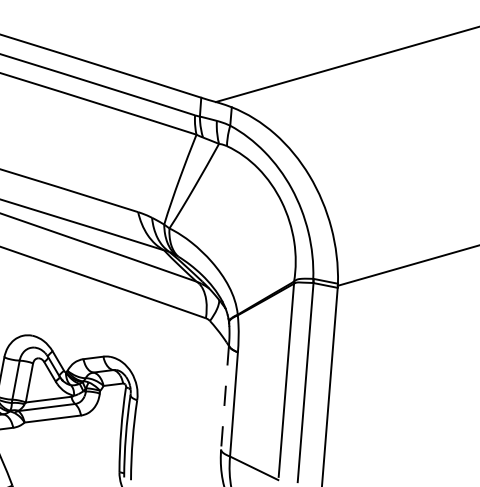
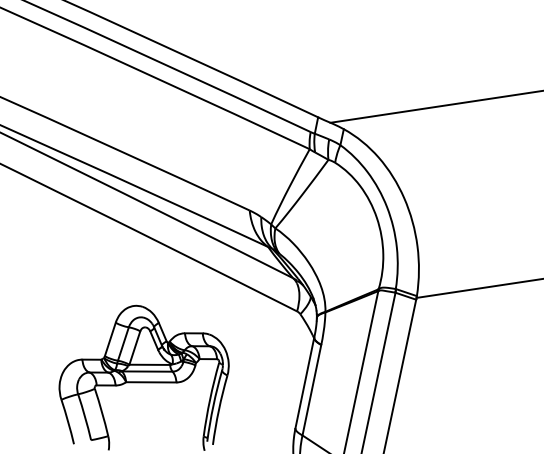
line: (224, 398) -> (304, 383), dashed -> solid

